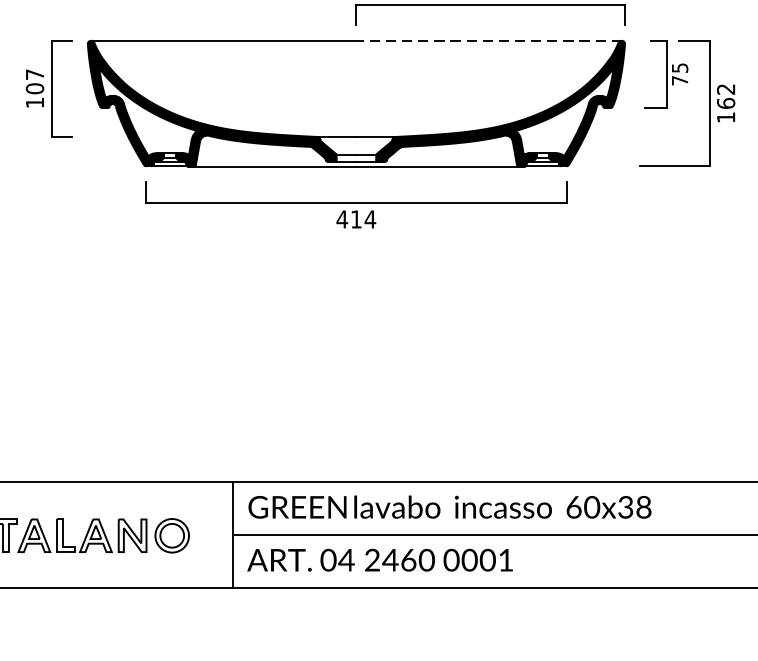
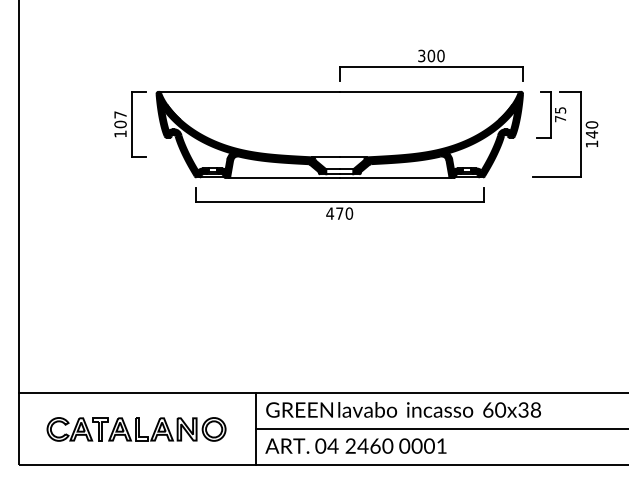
line: (489, 40) -> (430, 91), dashed -> solid
text: (725, 96) -> (591, 129), 162 -> 140
text: (363, 219) -> (344, 213), 414 -> 470

